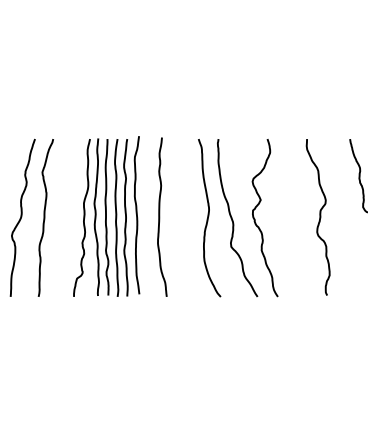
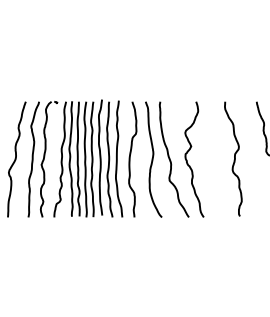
part: (66, 217) -> (48, 159), added
curve: (149, 217) -> (109, 159), added
curve: (177, 217) -> (130, 159), added

